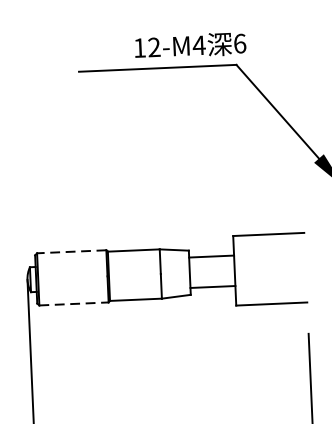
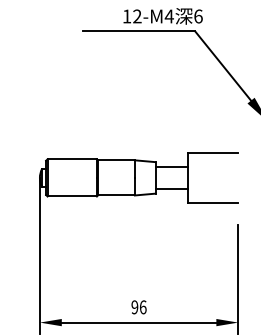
line: (72, 252) -> (72, 159), dashed -> solid
line: (74, 303) -> (72, 196), dashed -> solid

